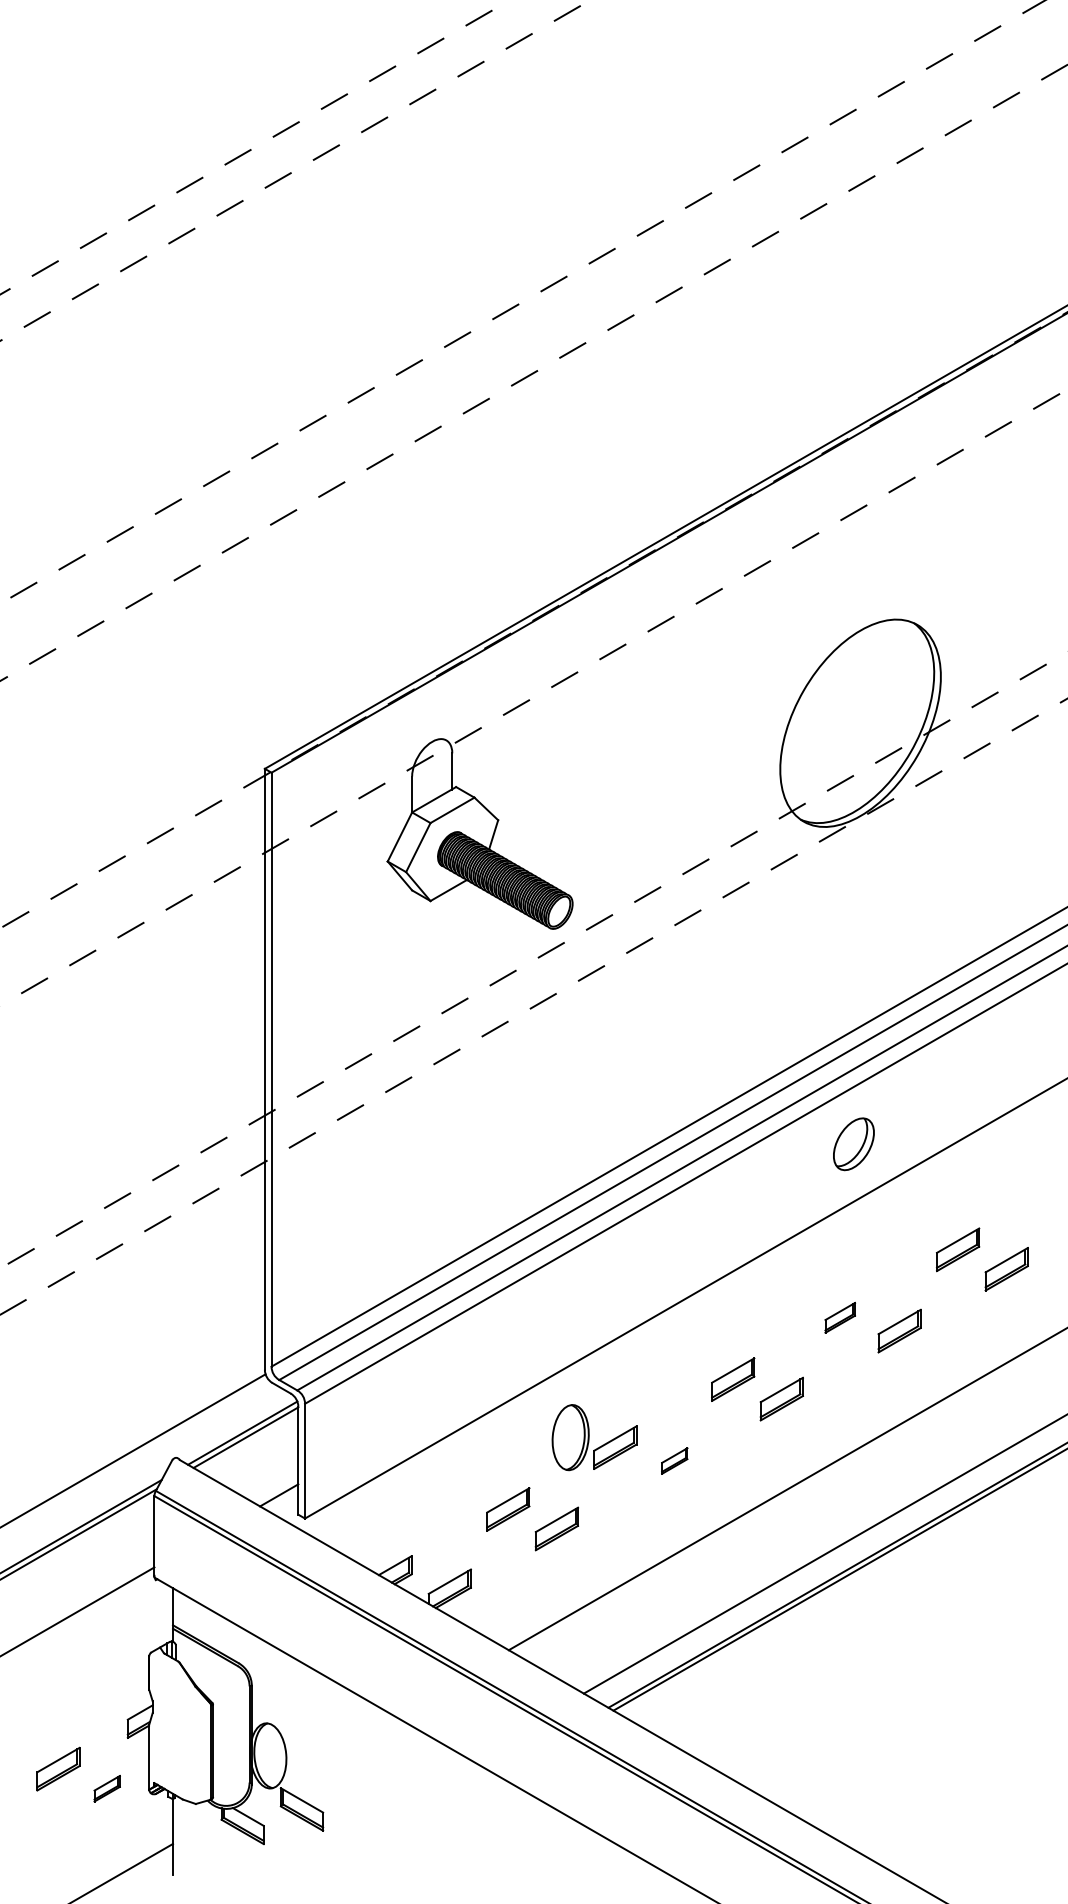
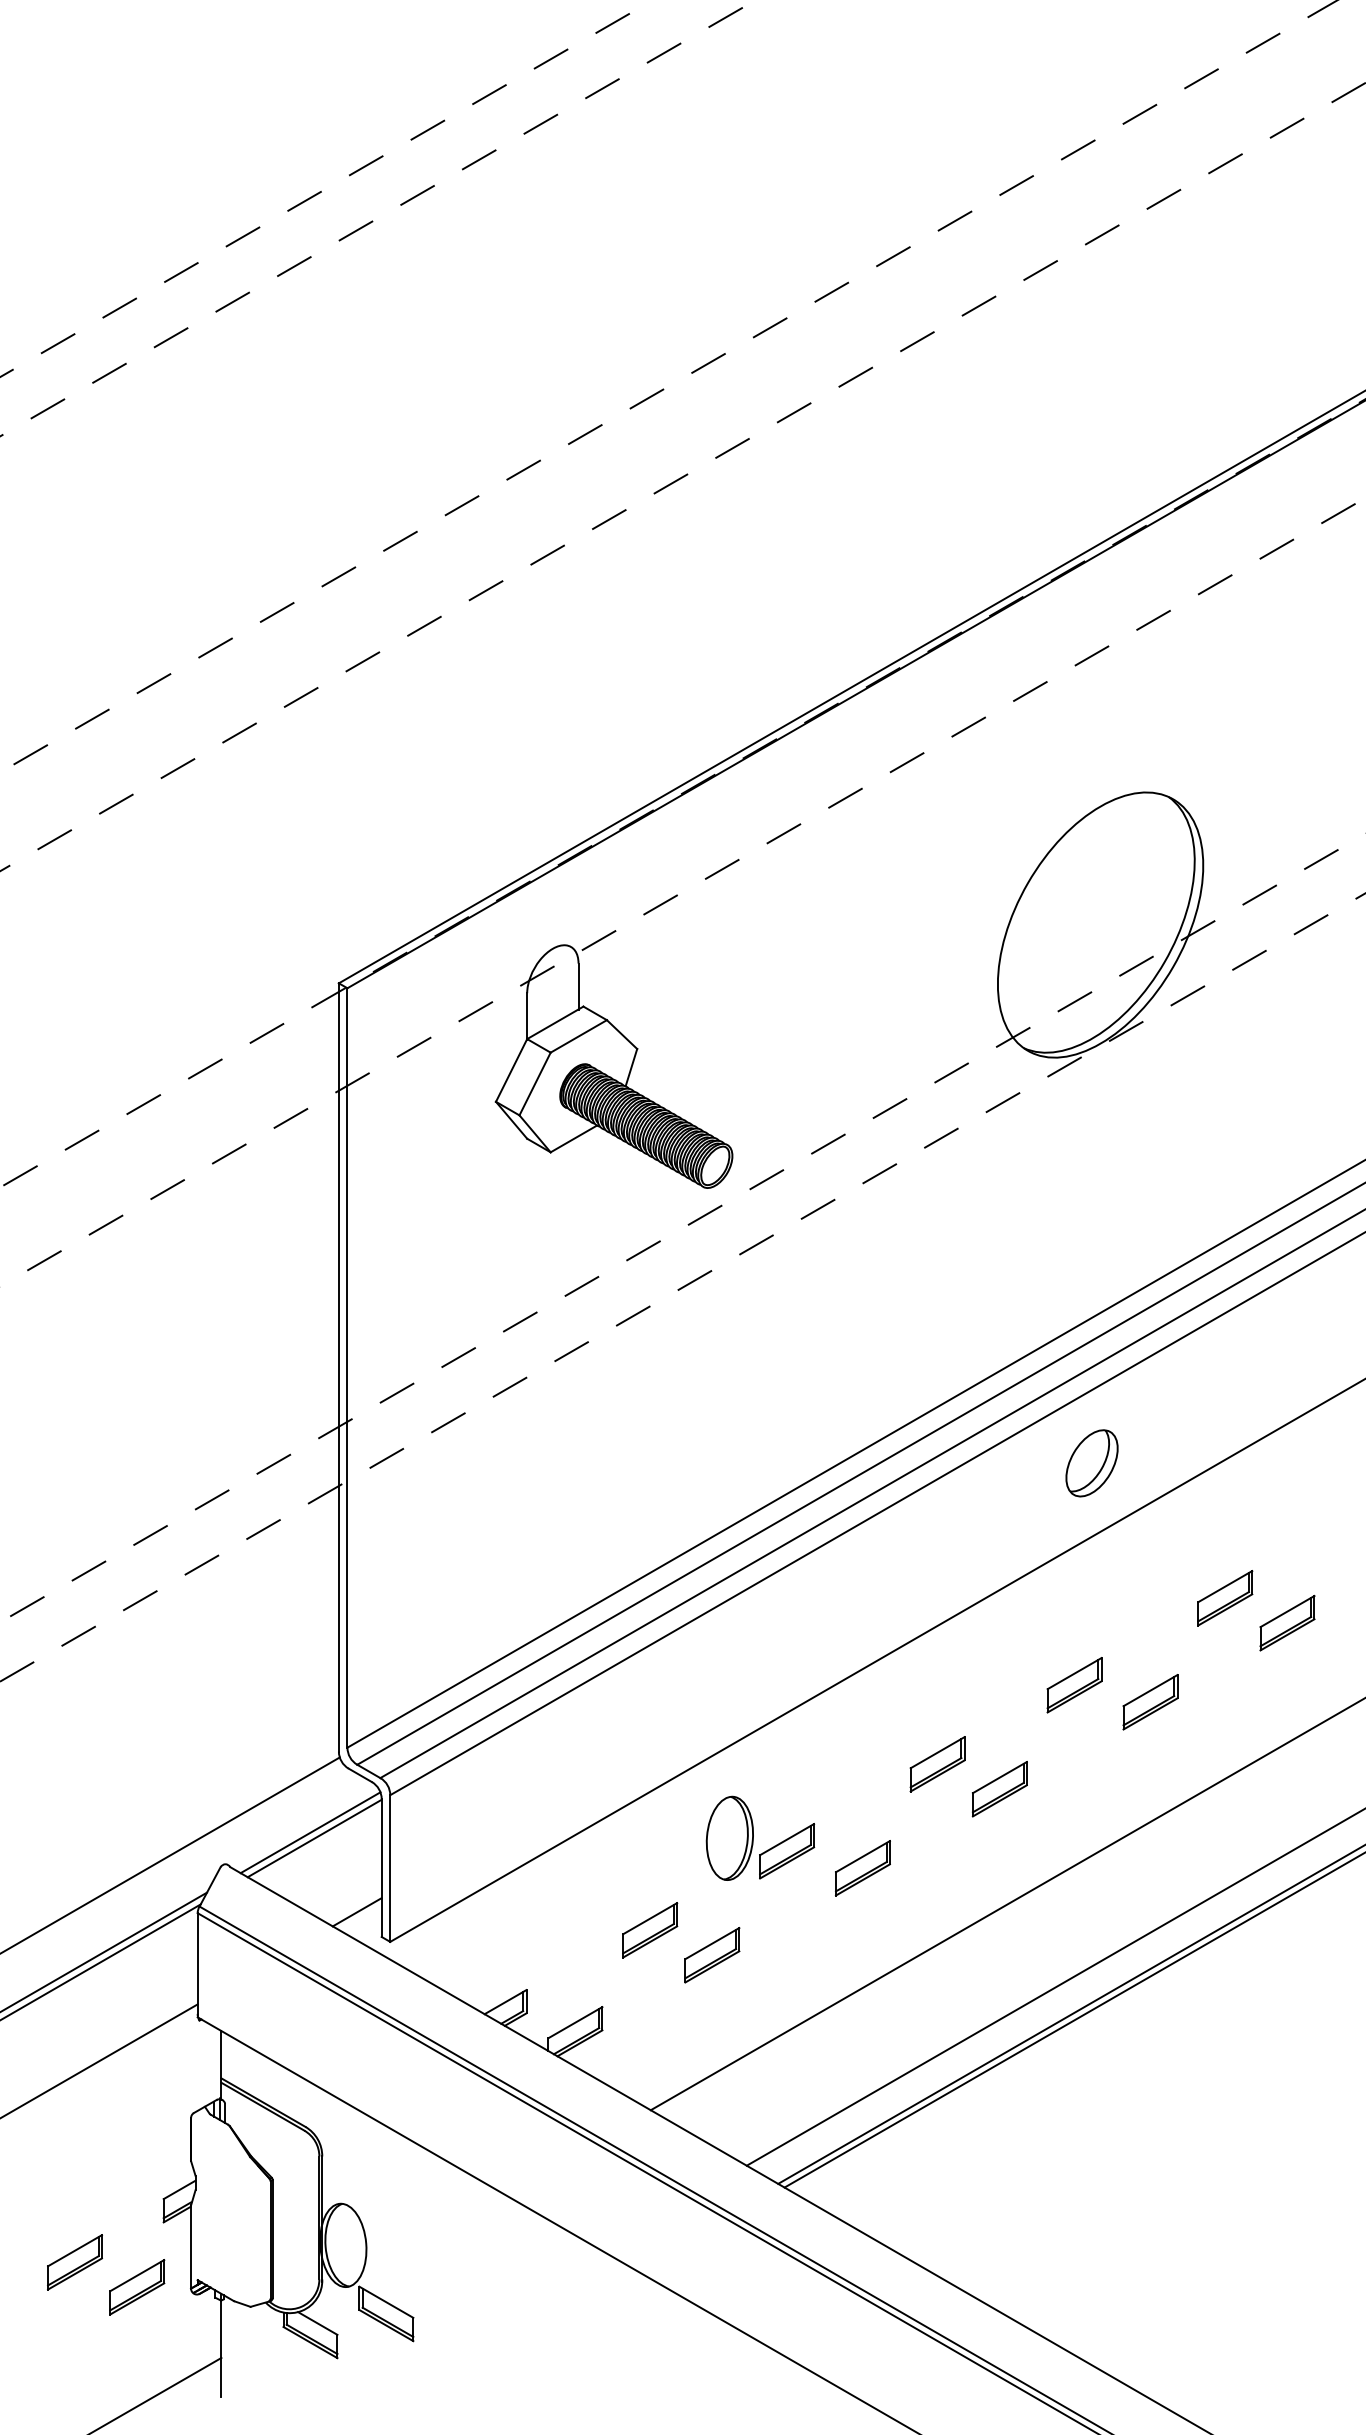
part: (840, 1318) -> (1074, 1685), size x1.43
part: (674, 1461) -> (862, 1868), size x1.67
part: (107, 1788) -> (137, 2287), size x1.67

